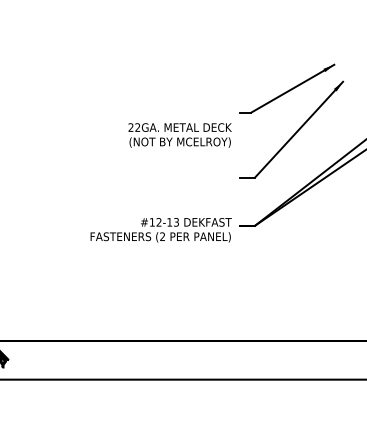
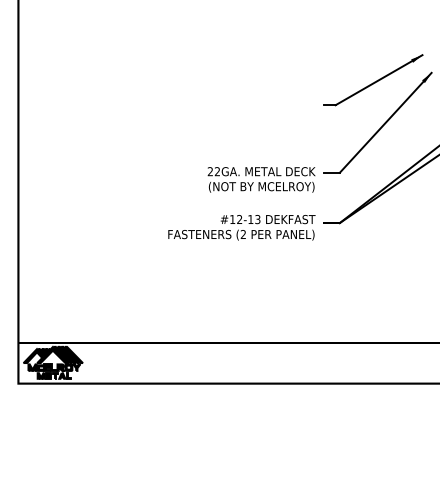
text: (179, 135) -> (261, 179), moved

